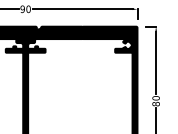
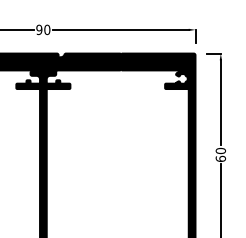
text: (155, 103) -> (220, 158), 80 -> 60

